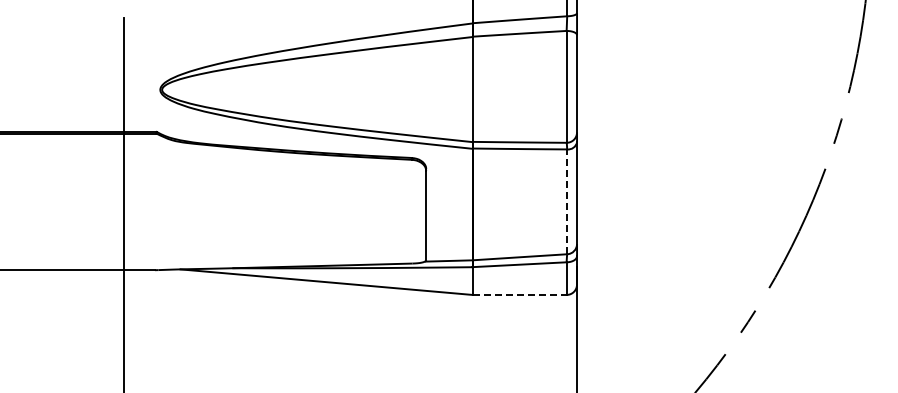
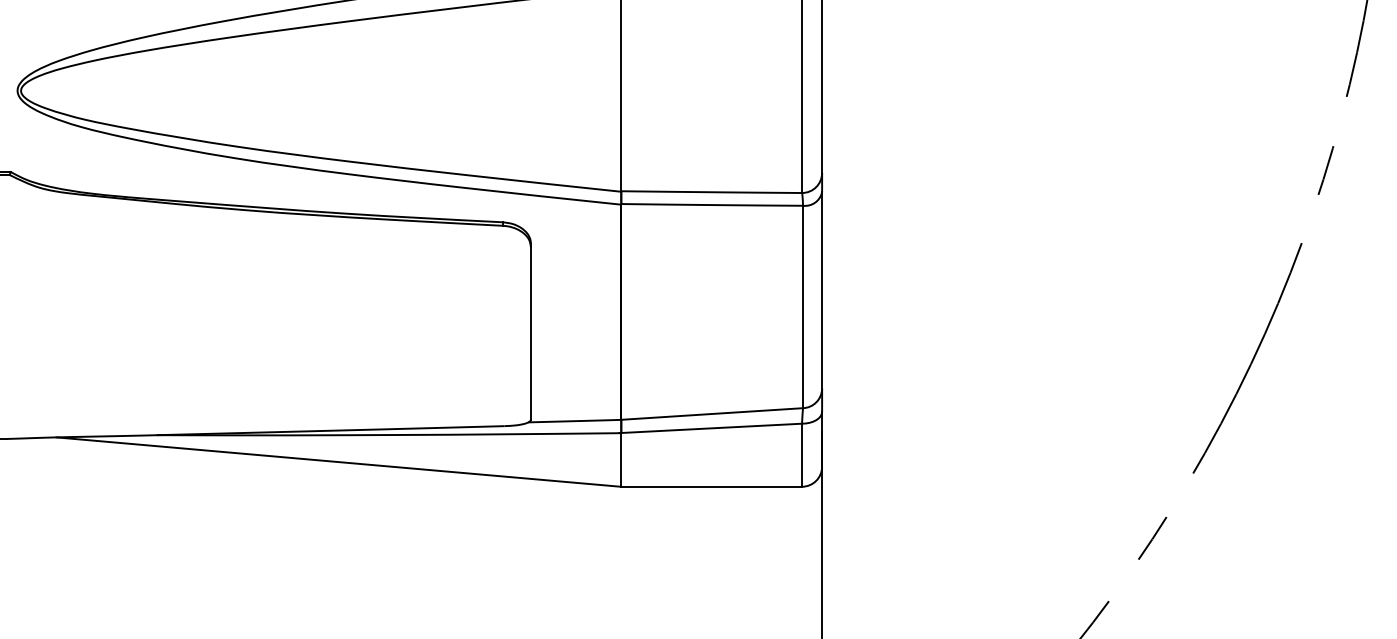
line: (567, 201) -> (803, 306), dashed -> solid
line: (519, 294) -> (711, 485), dashed -> solid

